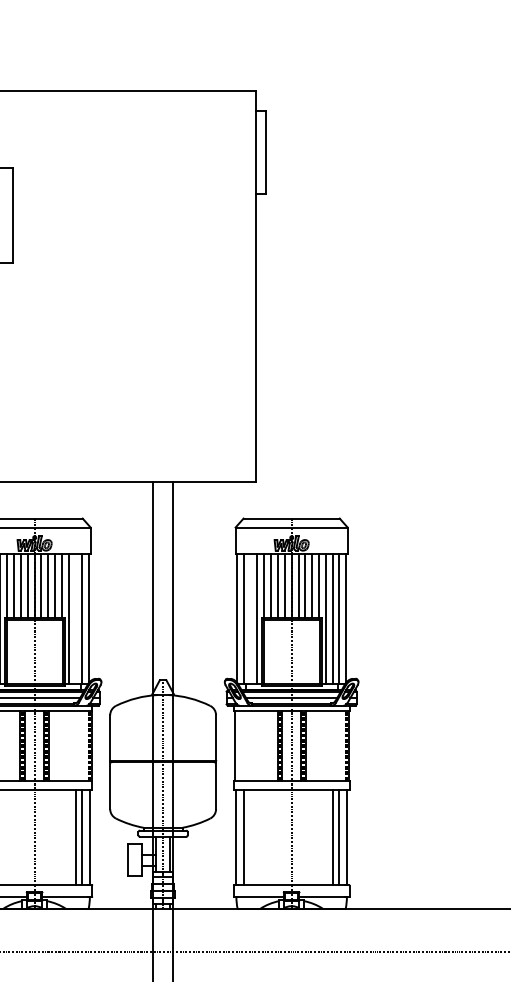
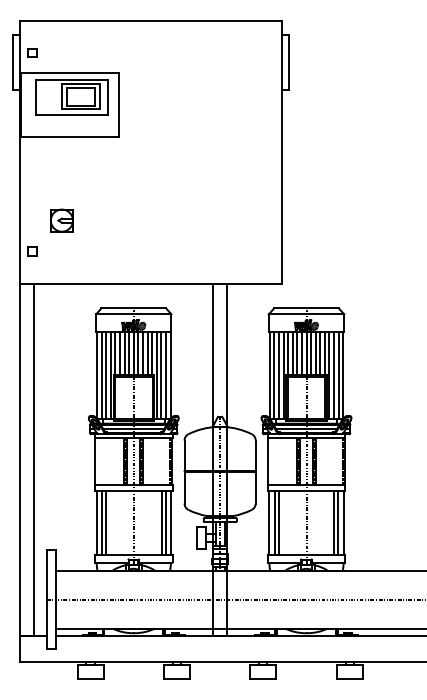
line: (75, 618) -> (161, 375), added
line: (249, 618) -> (278, 375), added
line: (249, 837) -> (278, 522), added

